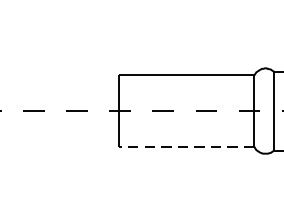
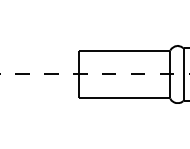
line: (186, 146) -> (124, 98), dashed -> solid

